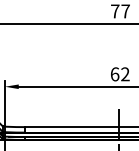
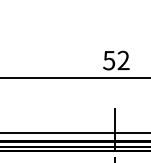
text: (114, 74) -> (108, 60), 62 -> 52

